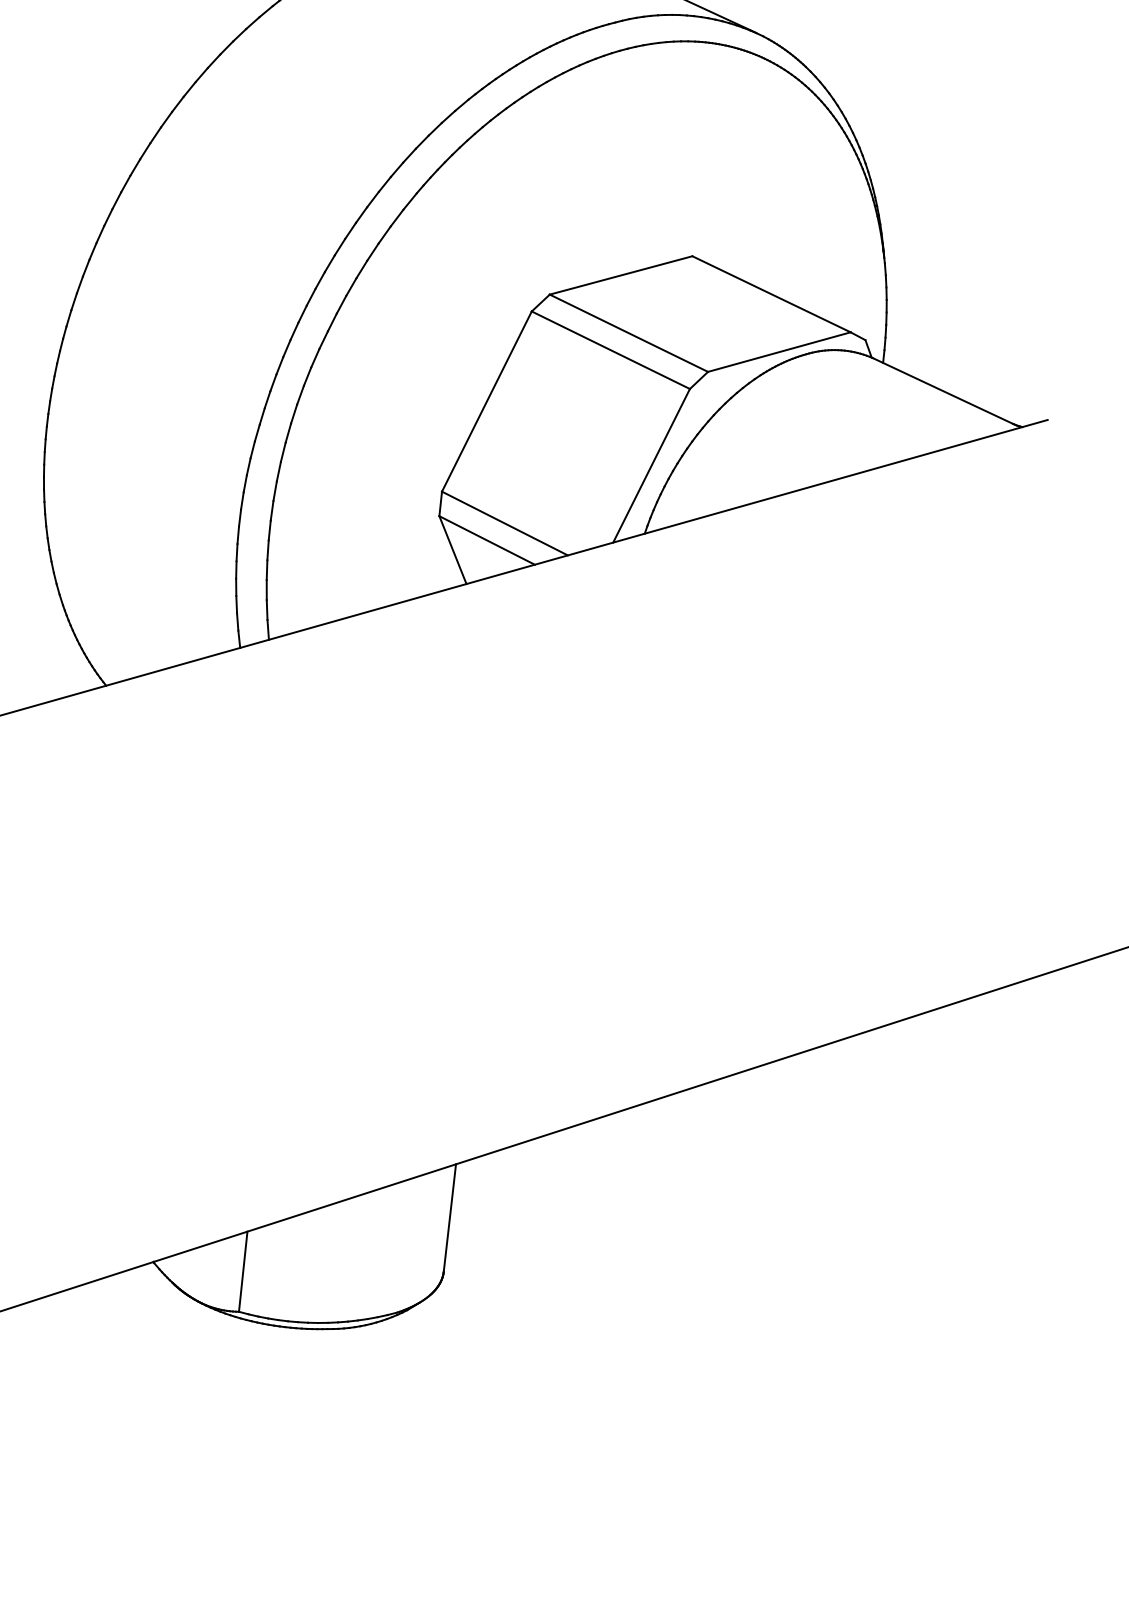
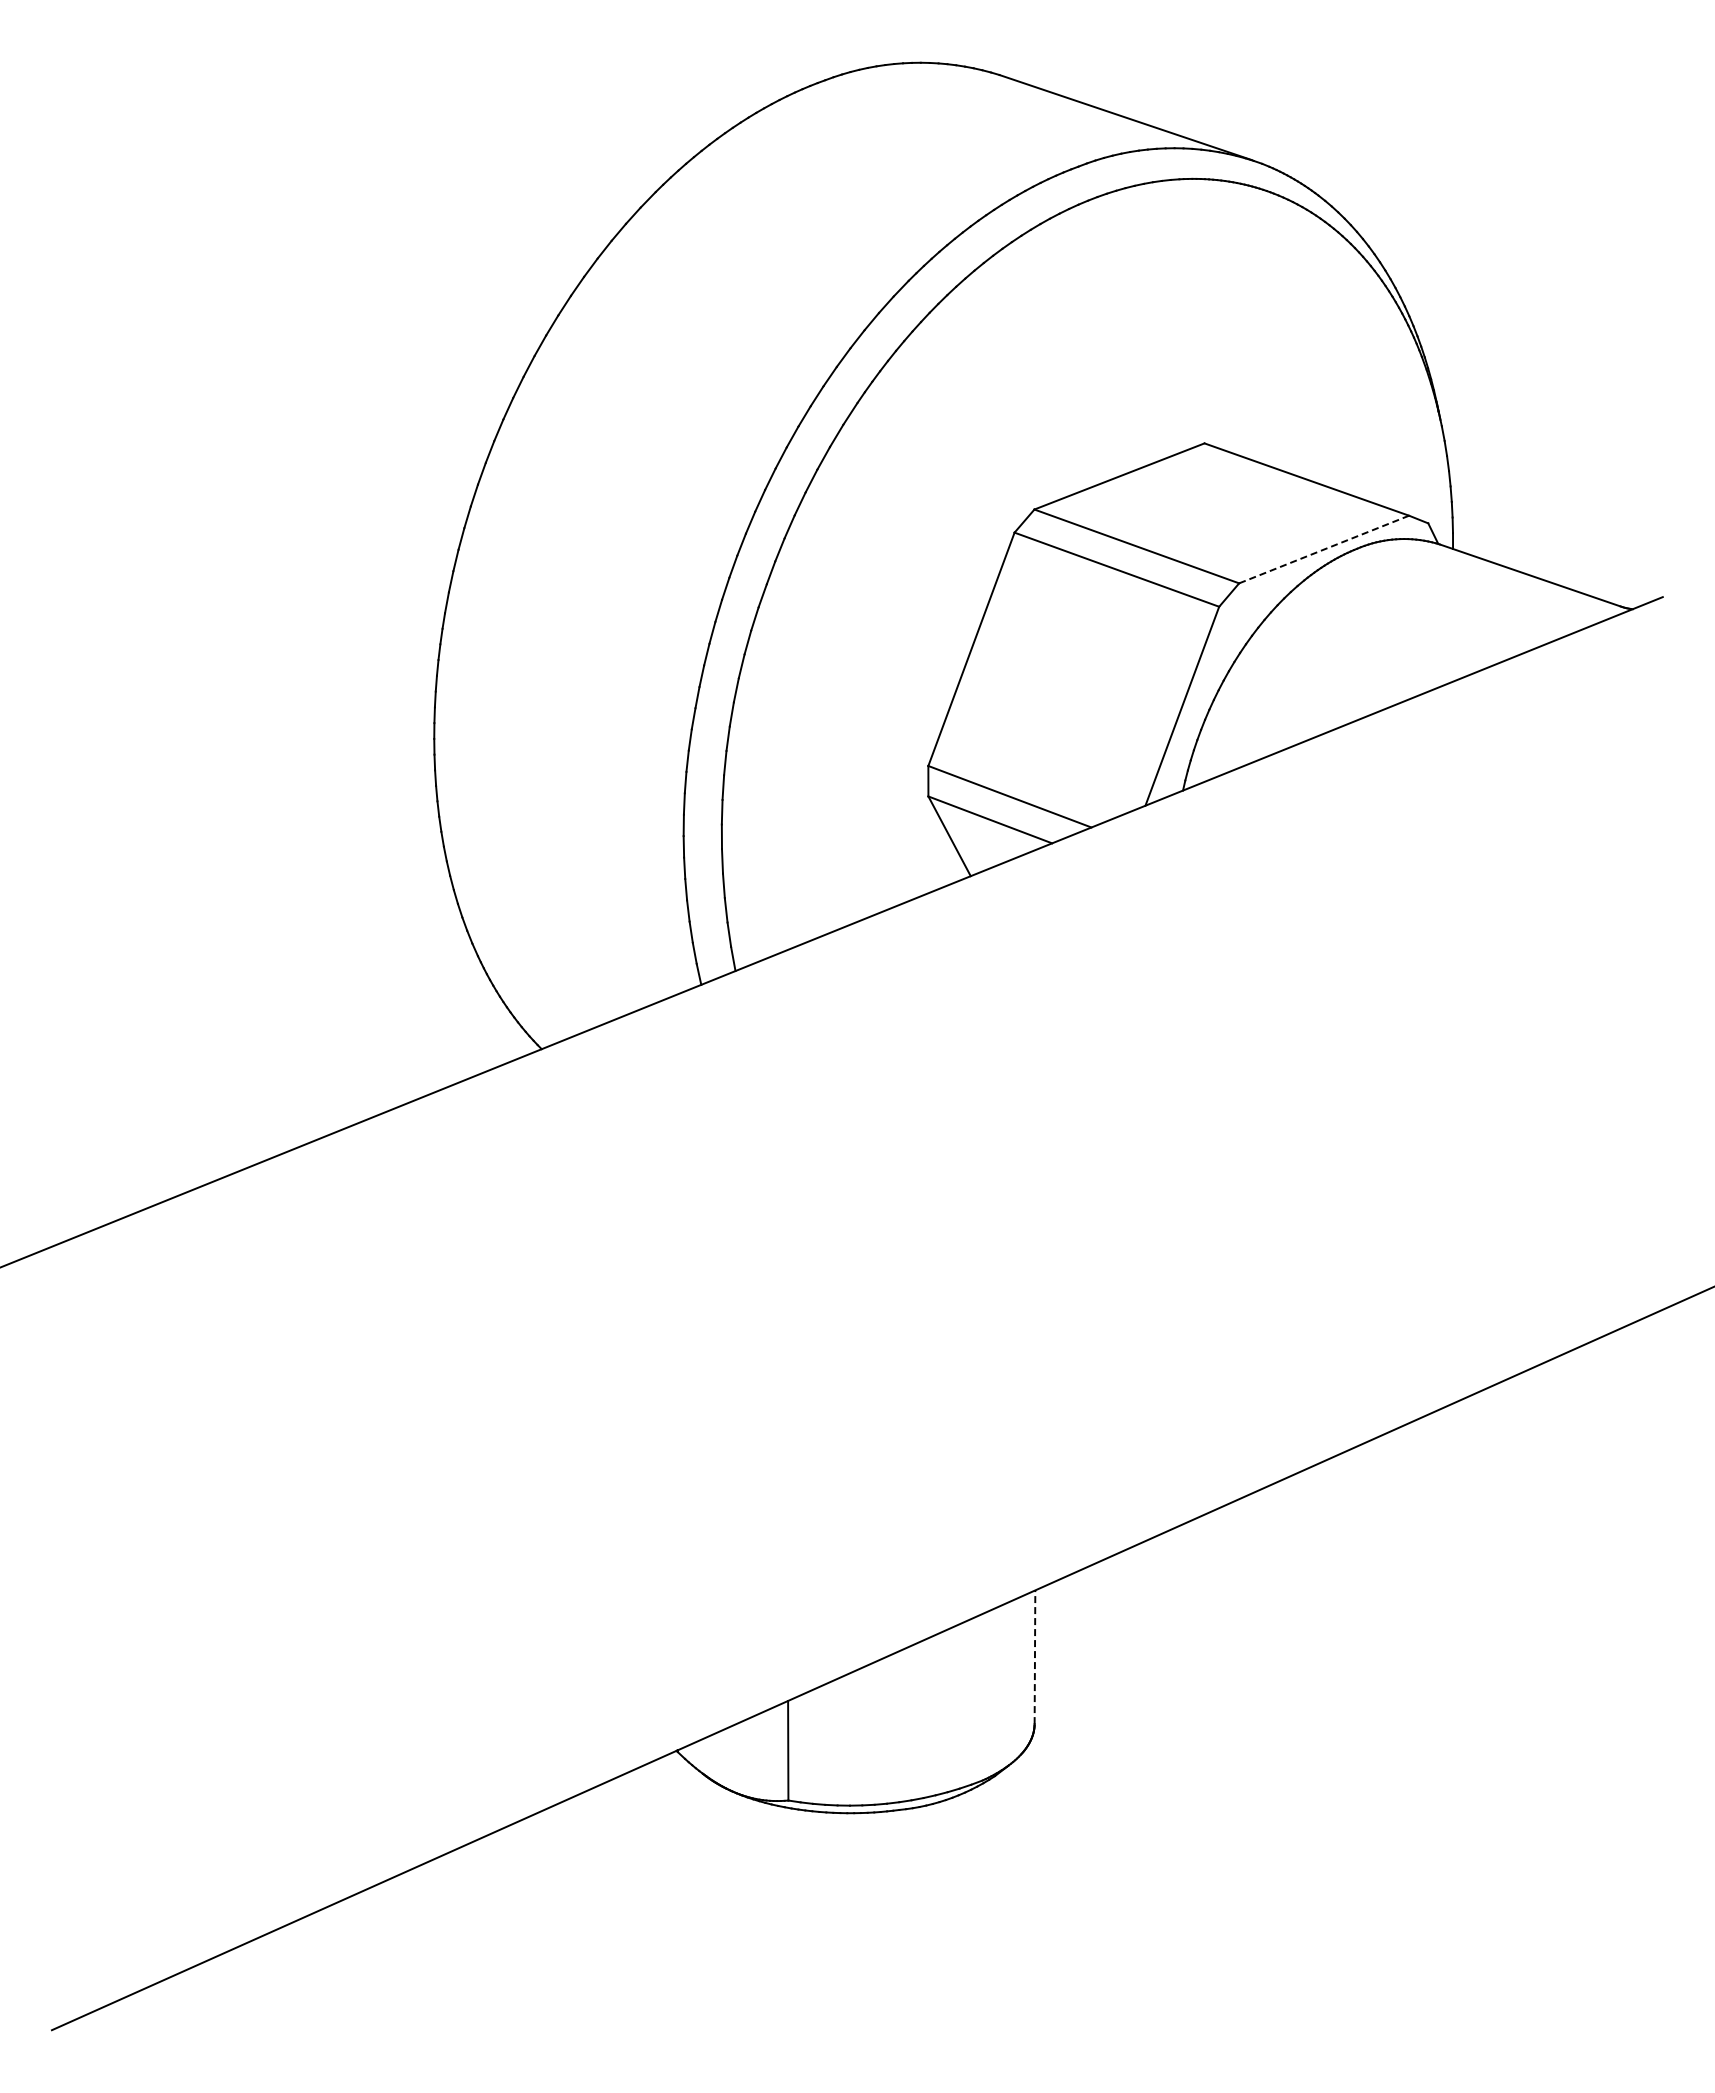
line: (779, 352) -> (1324, 549), solid -> dashed
line: (449, 1218) -> (1034, 1657), solid -> dashed

